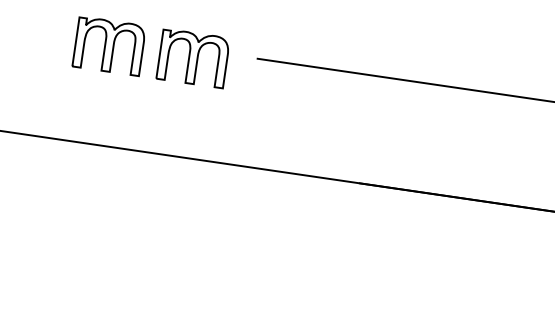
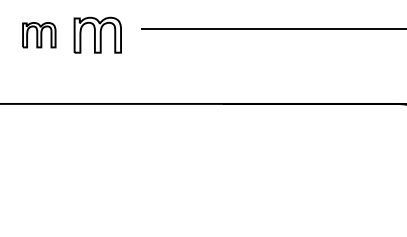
part: (109, 45) -> (39, 34), size x0.7

